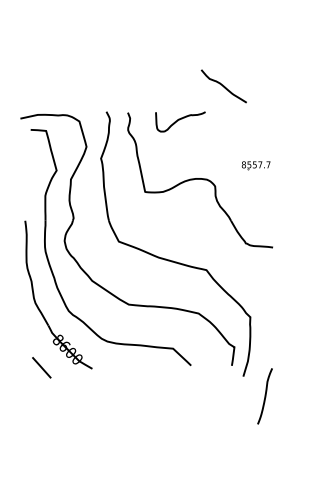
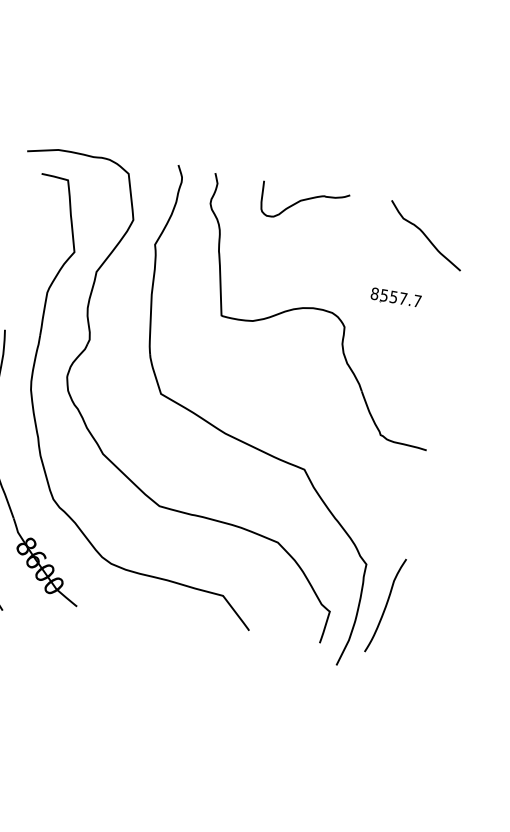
curve: (223, 86) -> (425, 235), moved
part: (255, 165) -> (394, 298), moved
curve: (264, 396) -> (384, 605), moved

